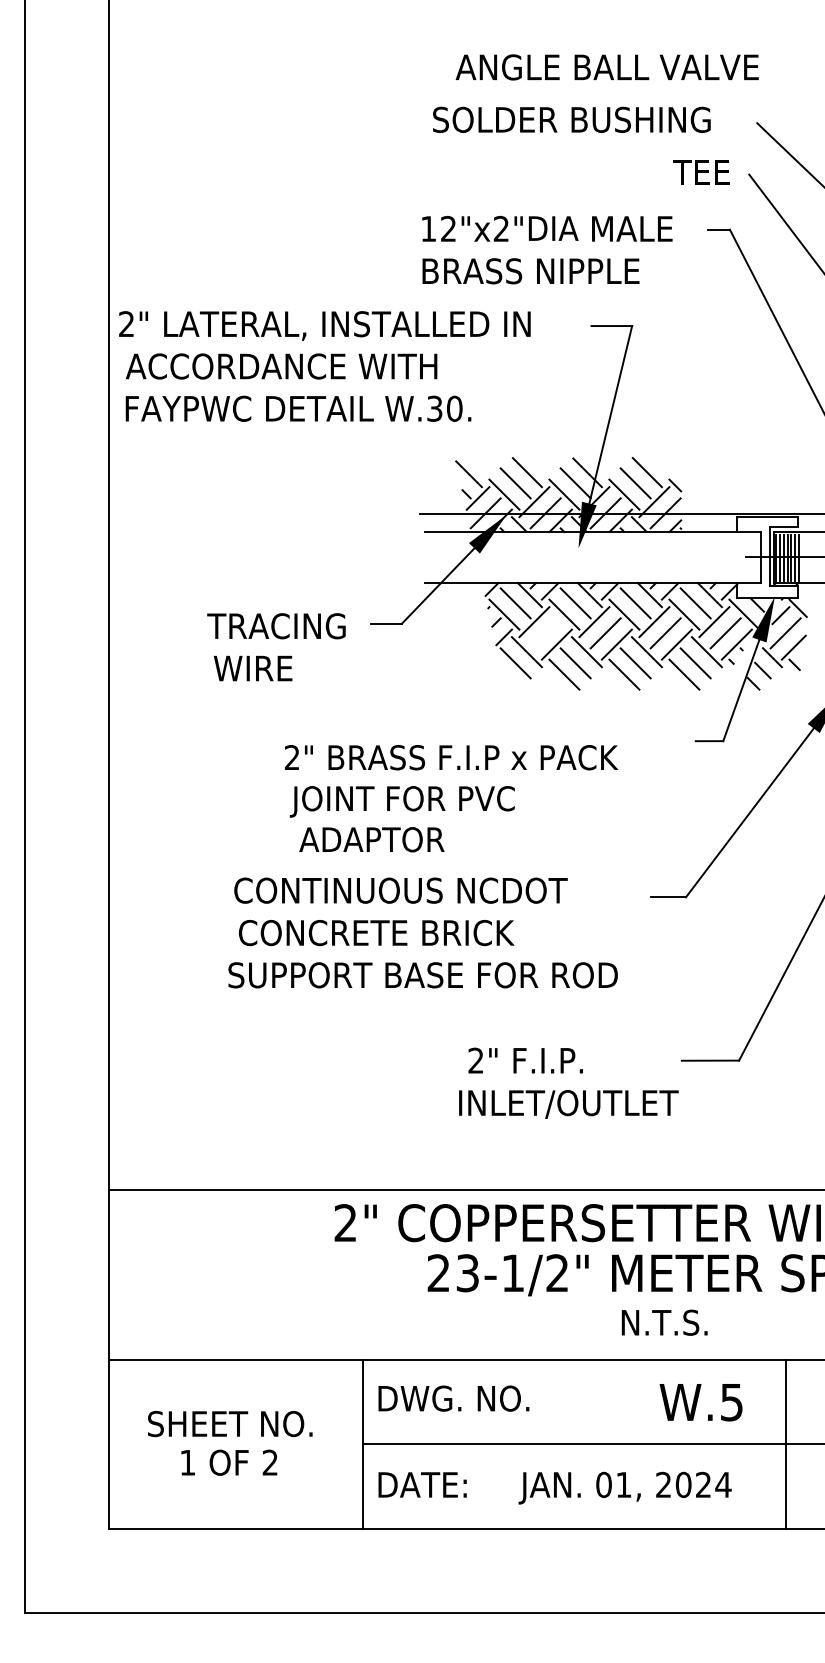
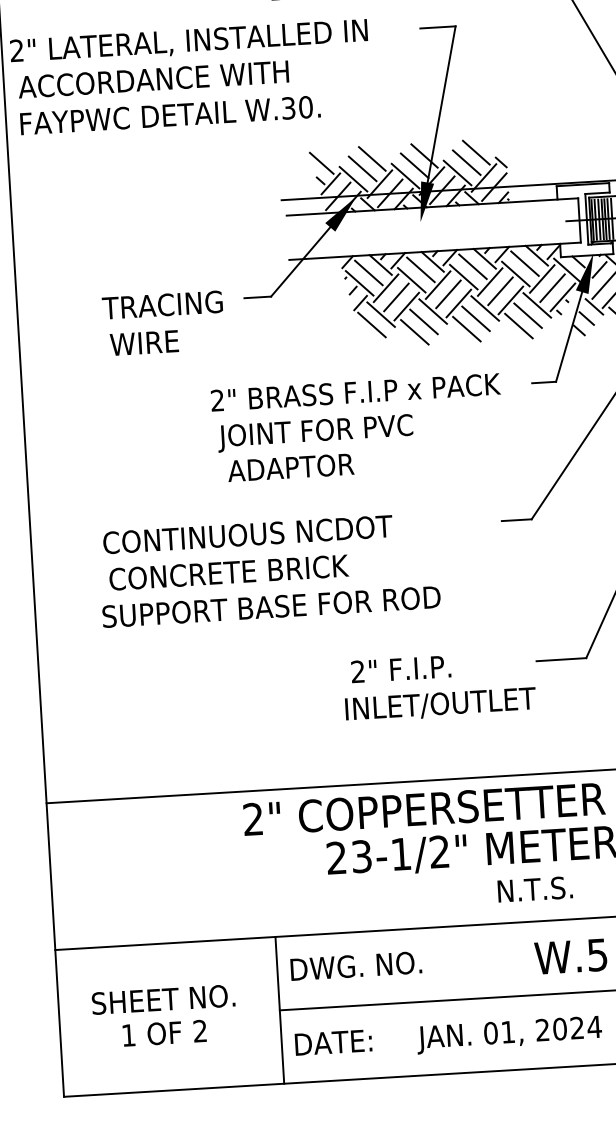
line: (545, 633) -> (396, 297), added
text: (451, 798) -> (357, 427), moved
text: (422, 932) -> (268, 569), moved

